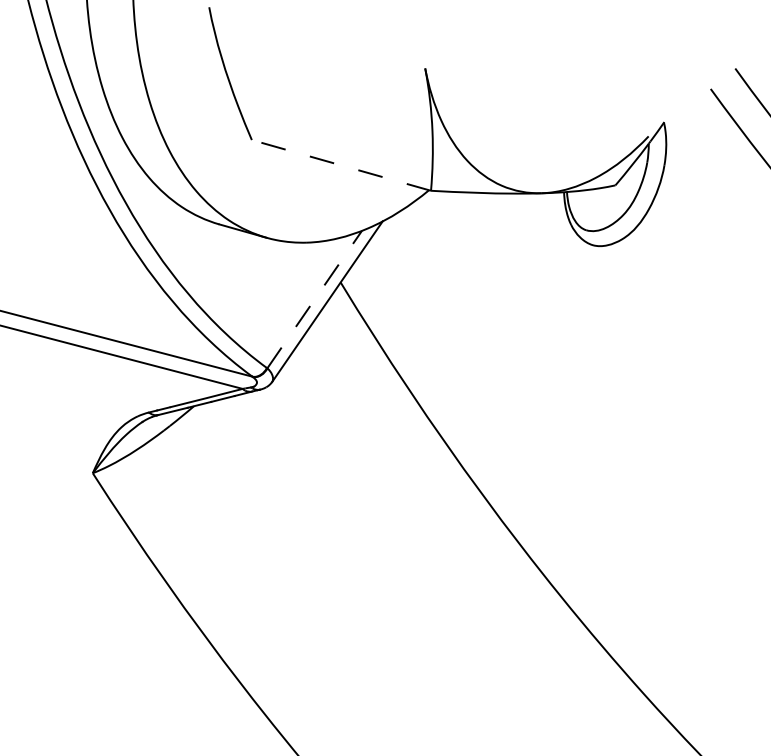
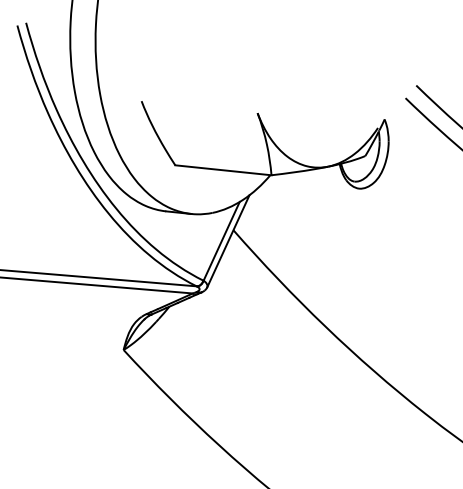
line: (339, 165) -> (222, 170), dashed -> solid
line: (314, 297) -> (221, 240), dashed -> solid

